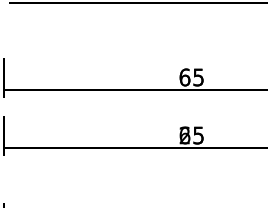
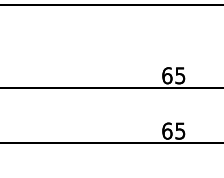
text: (184, 135) -> (166, 131), 25 -> 65

